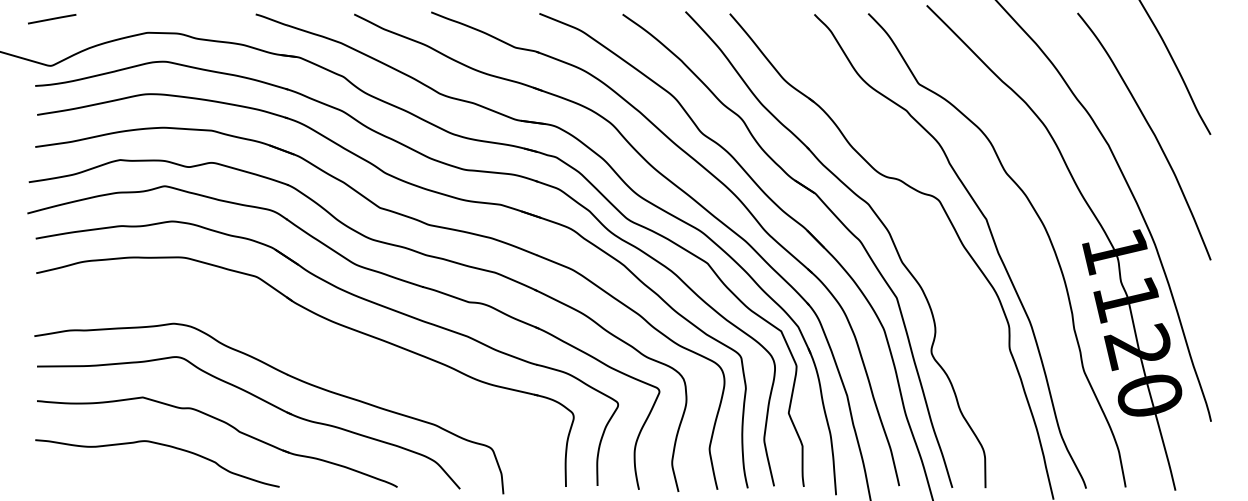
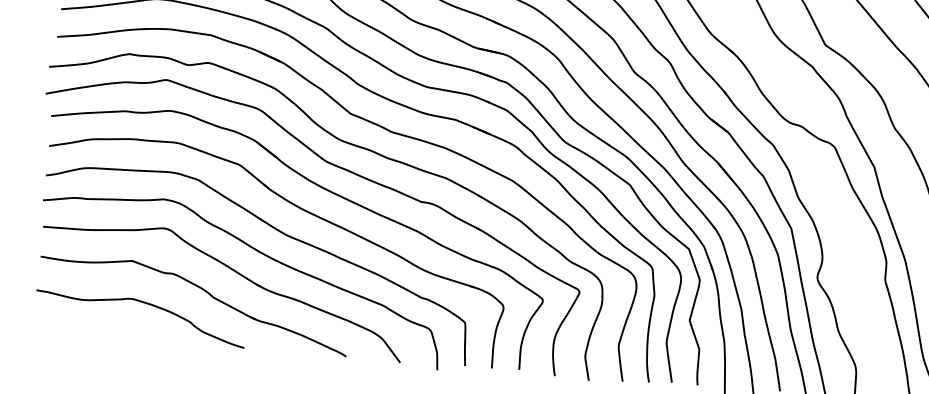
part: (305, 348) -> (276, 230), added

